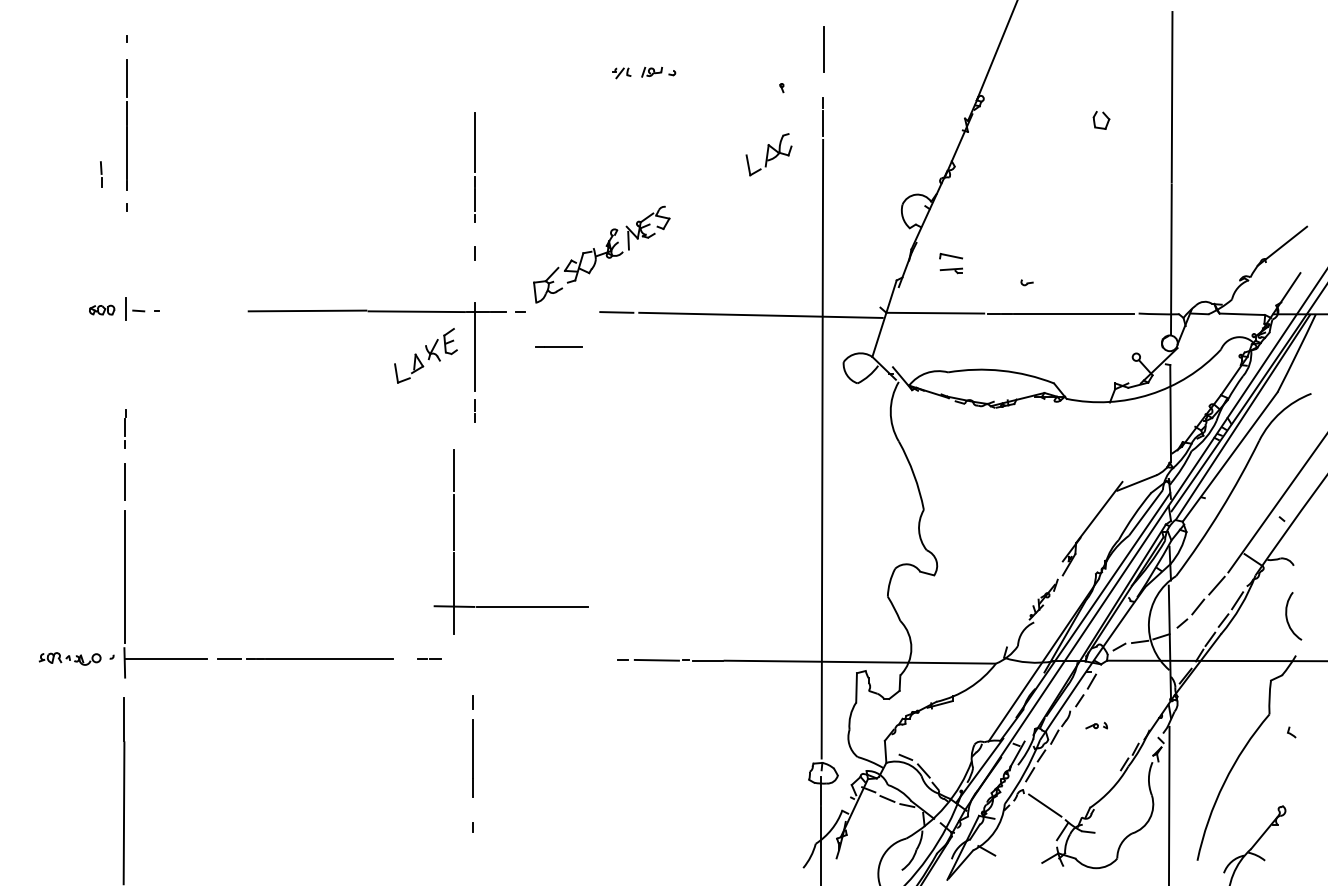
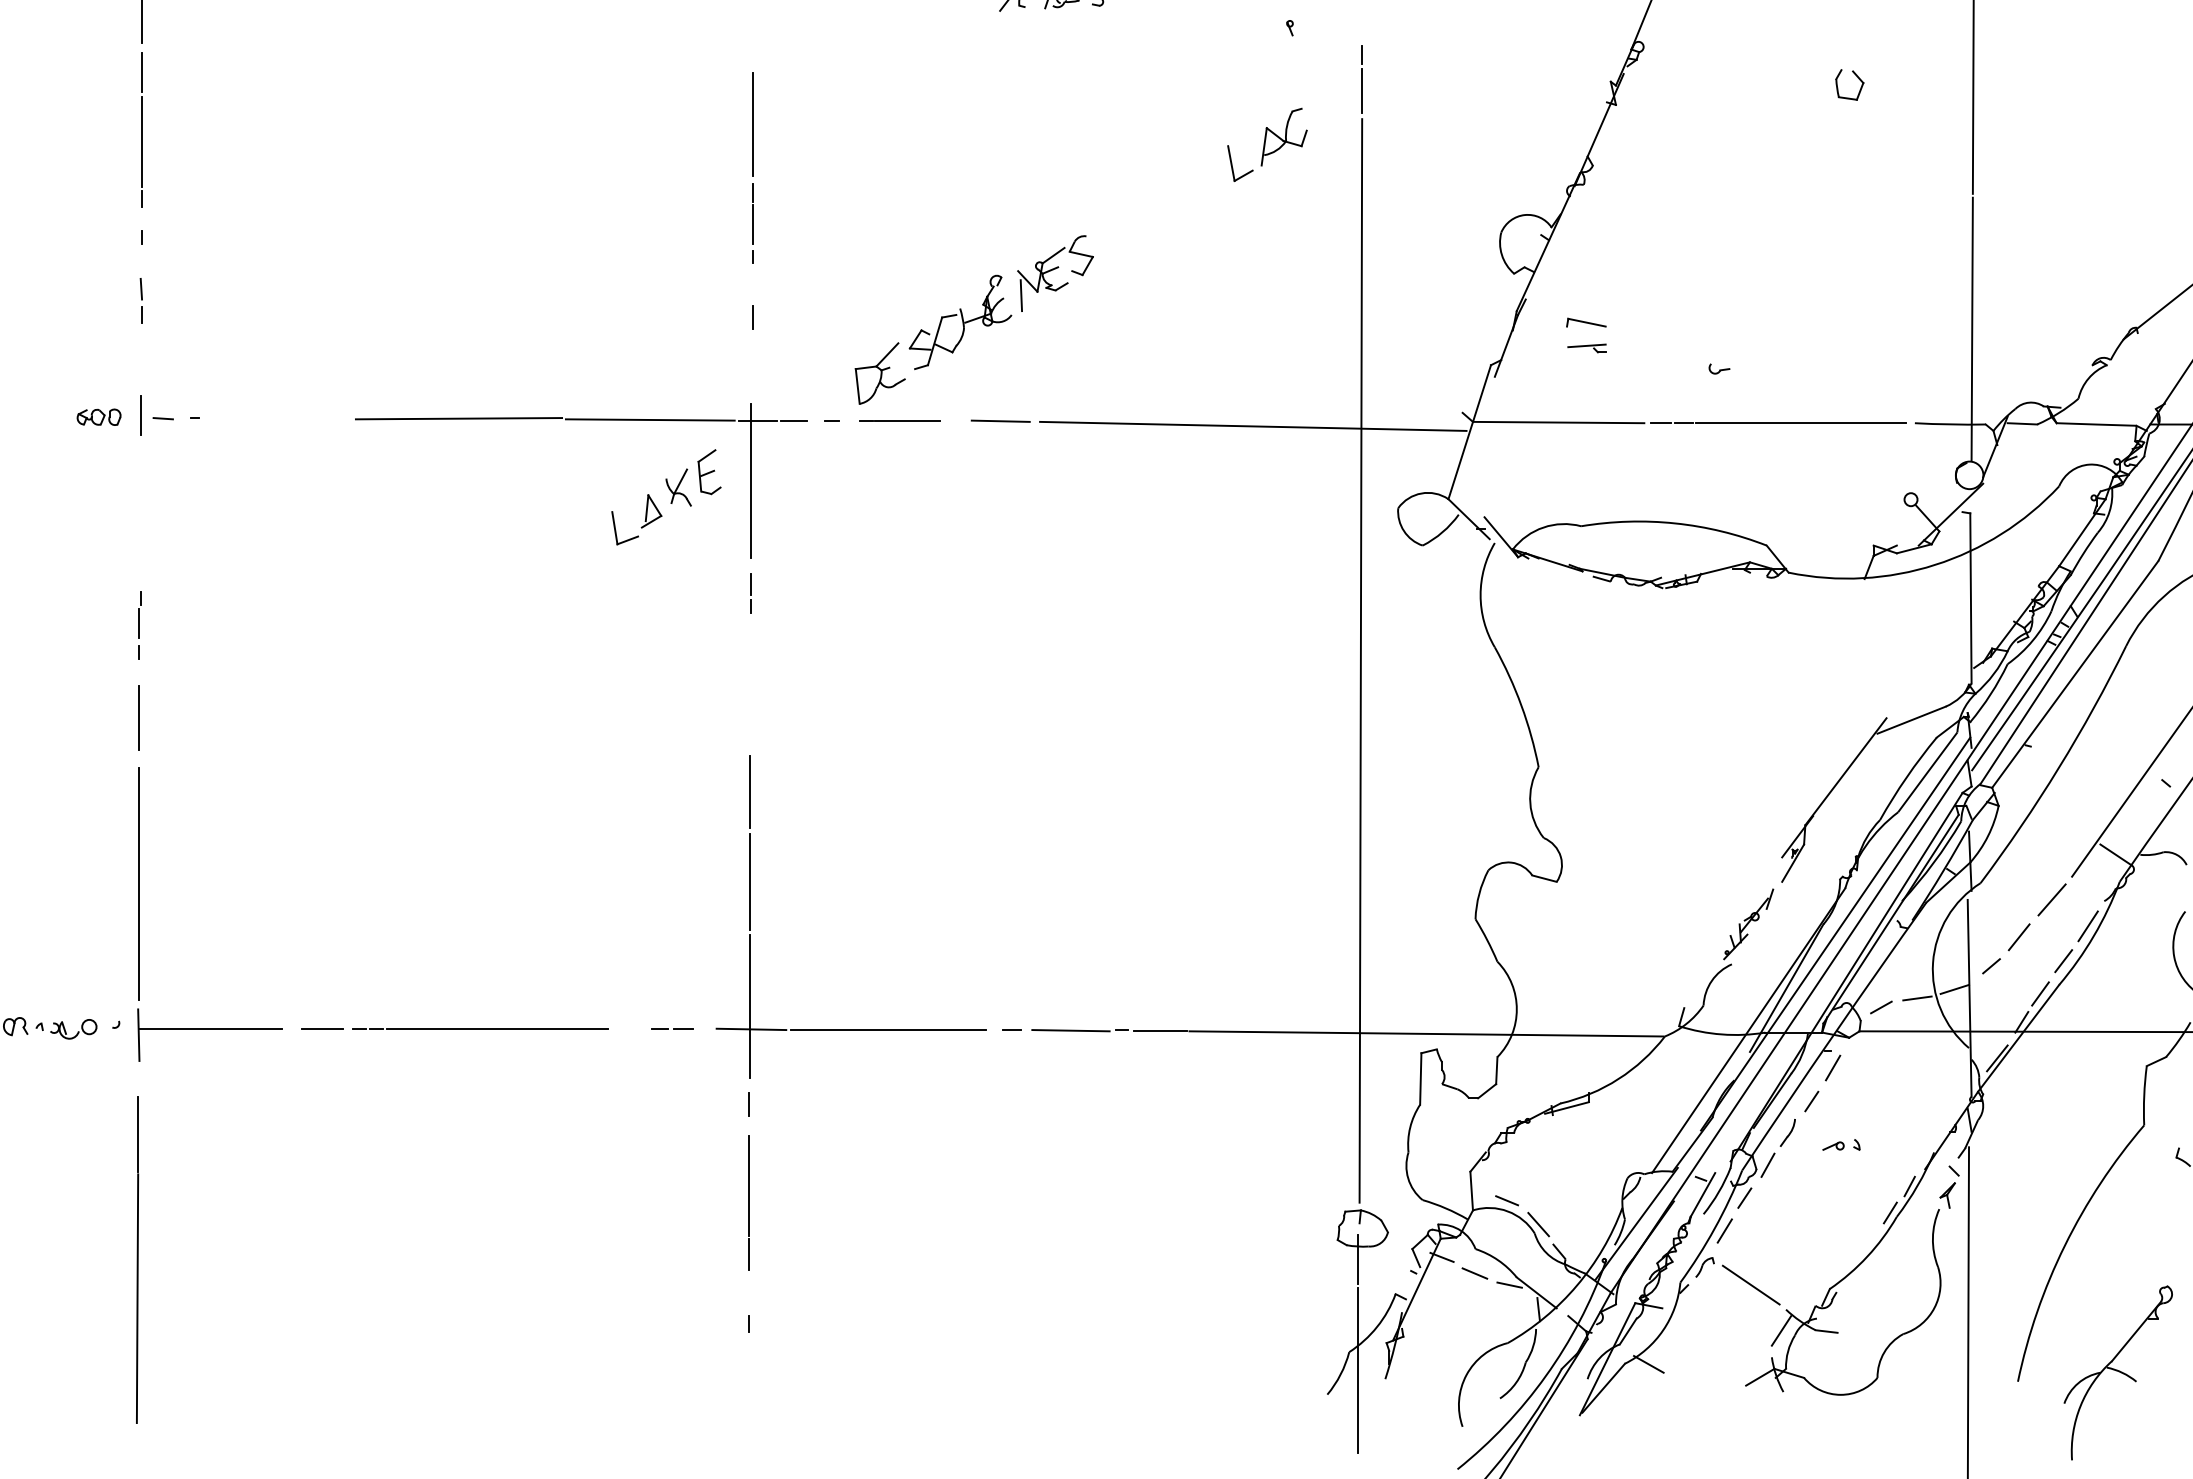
line: (101, 174) -> (141, 300), moved
line: (558, 346) -> (898, 419), moved
part: (454, 541) -> (751, 915), moved

